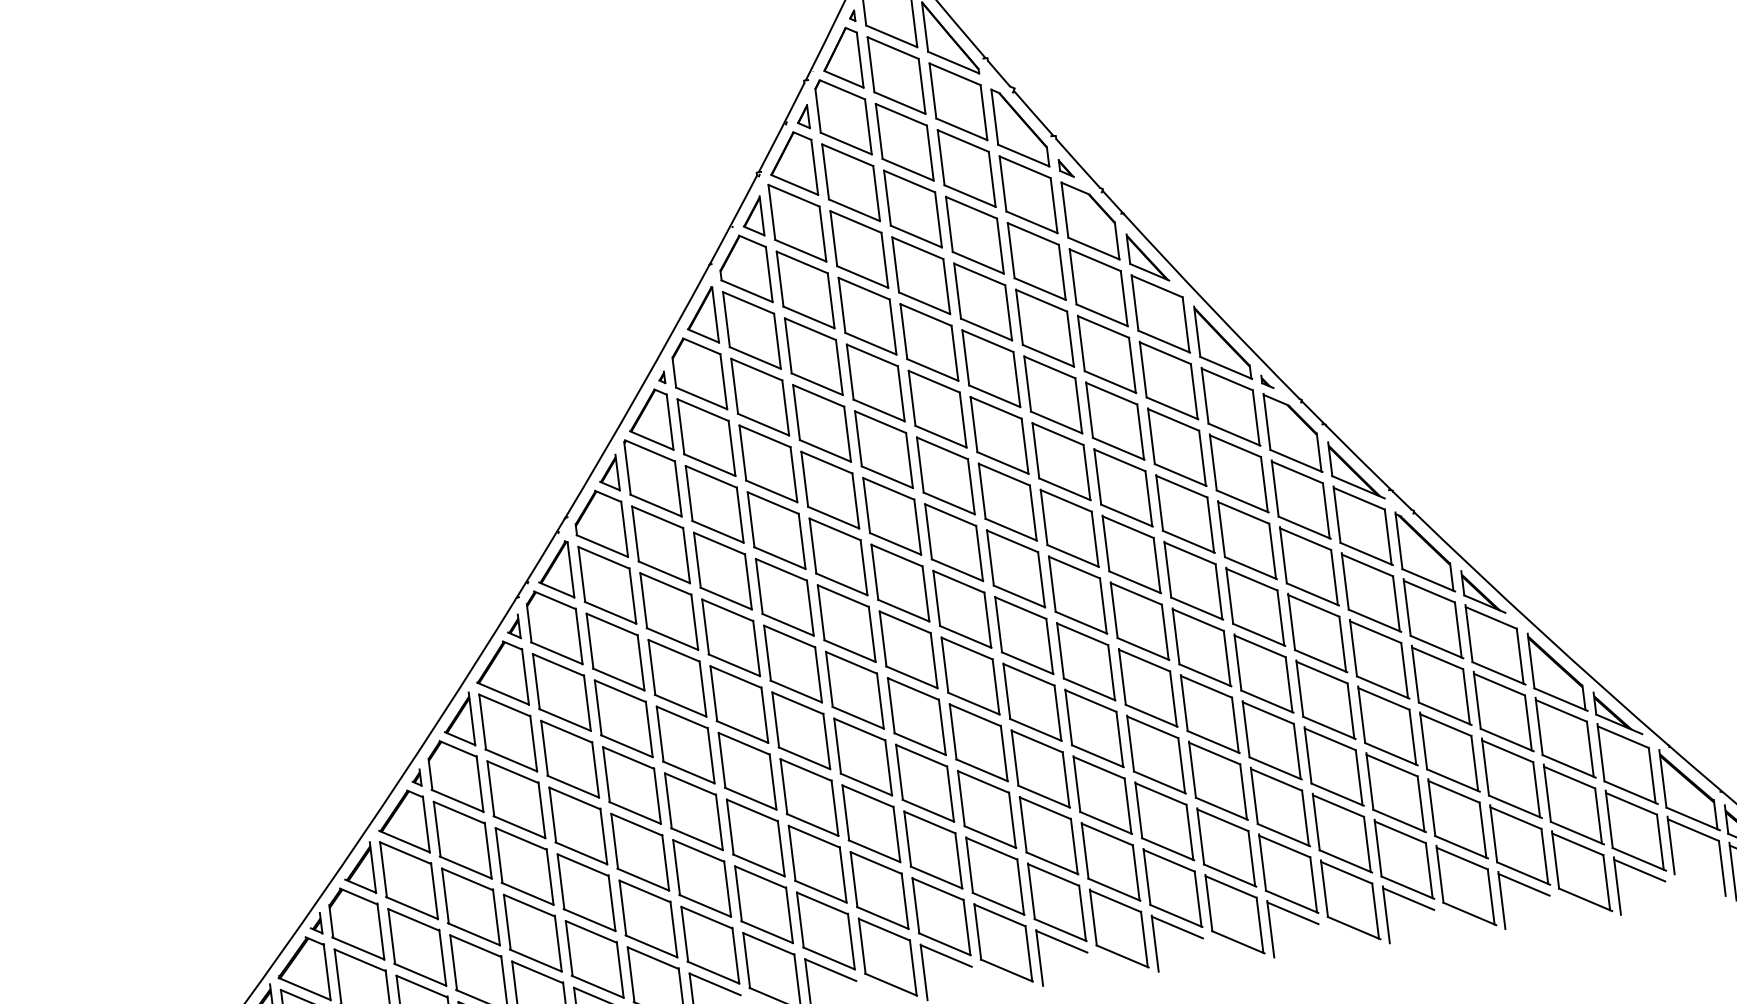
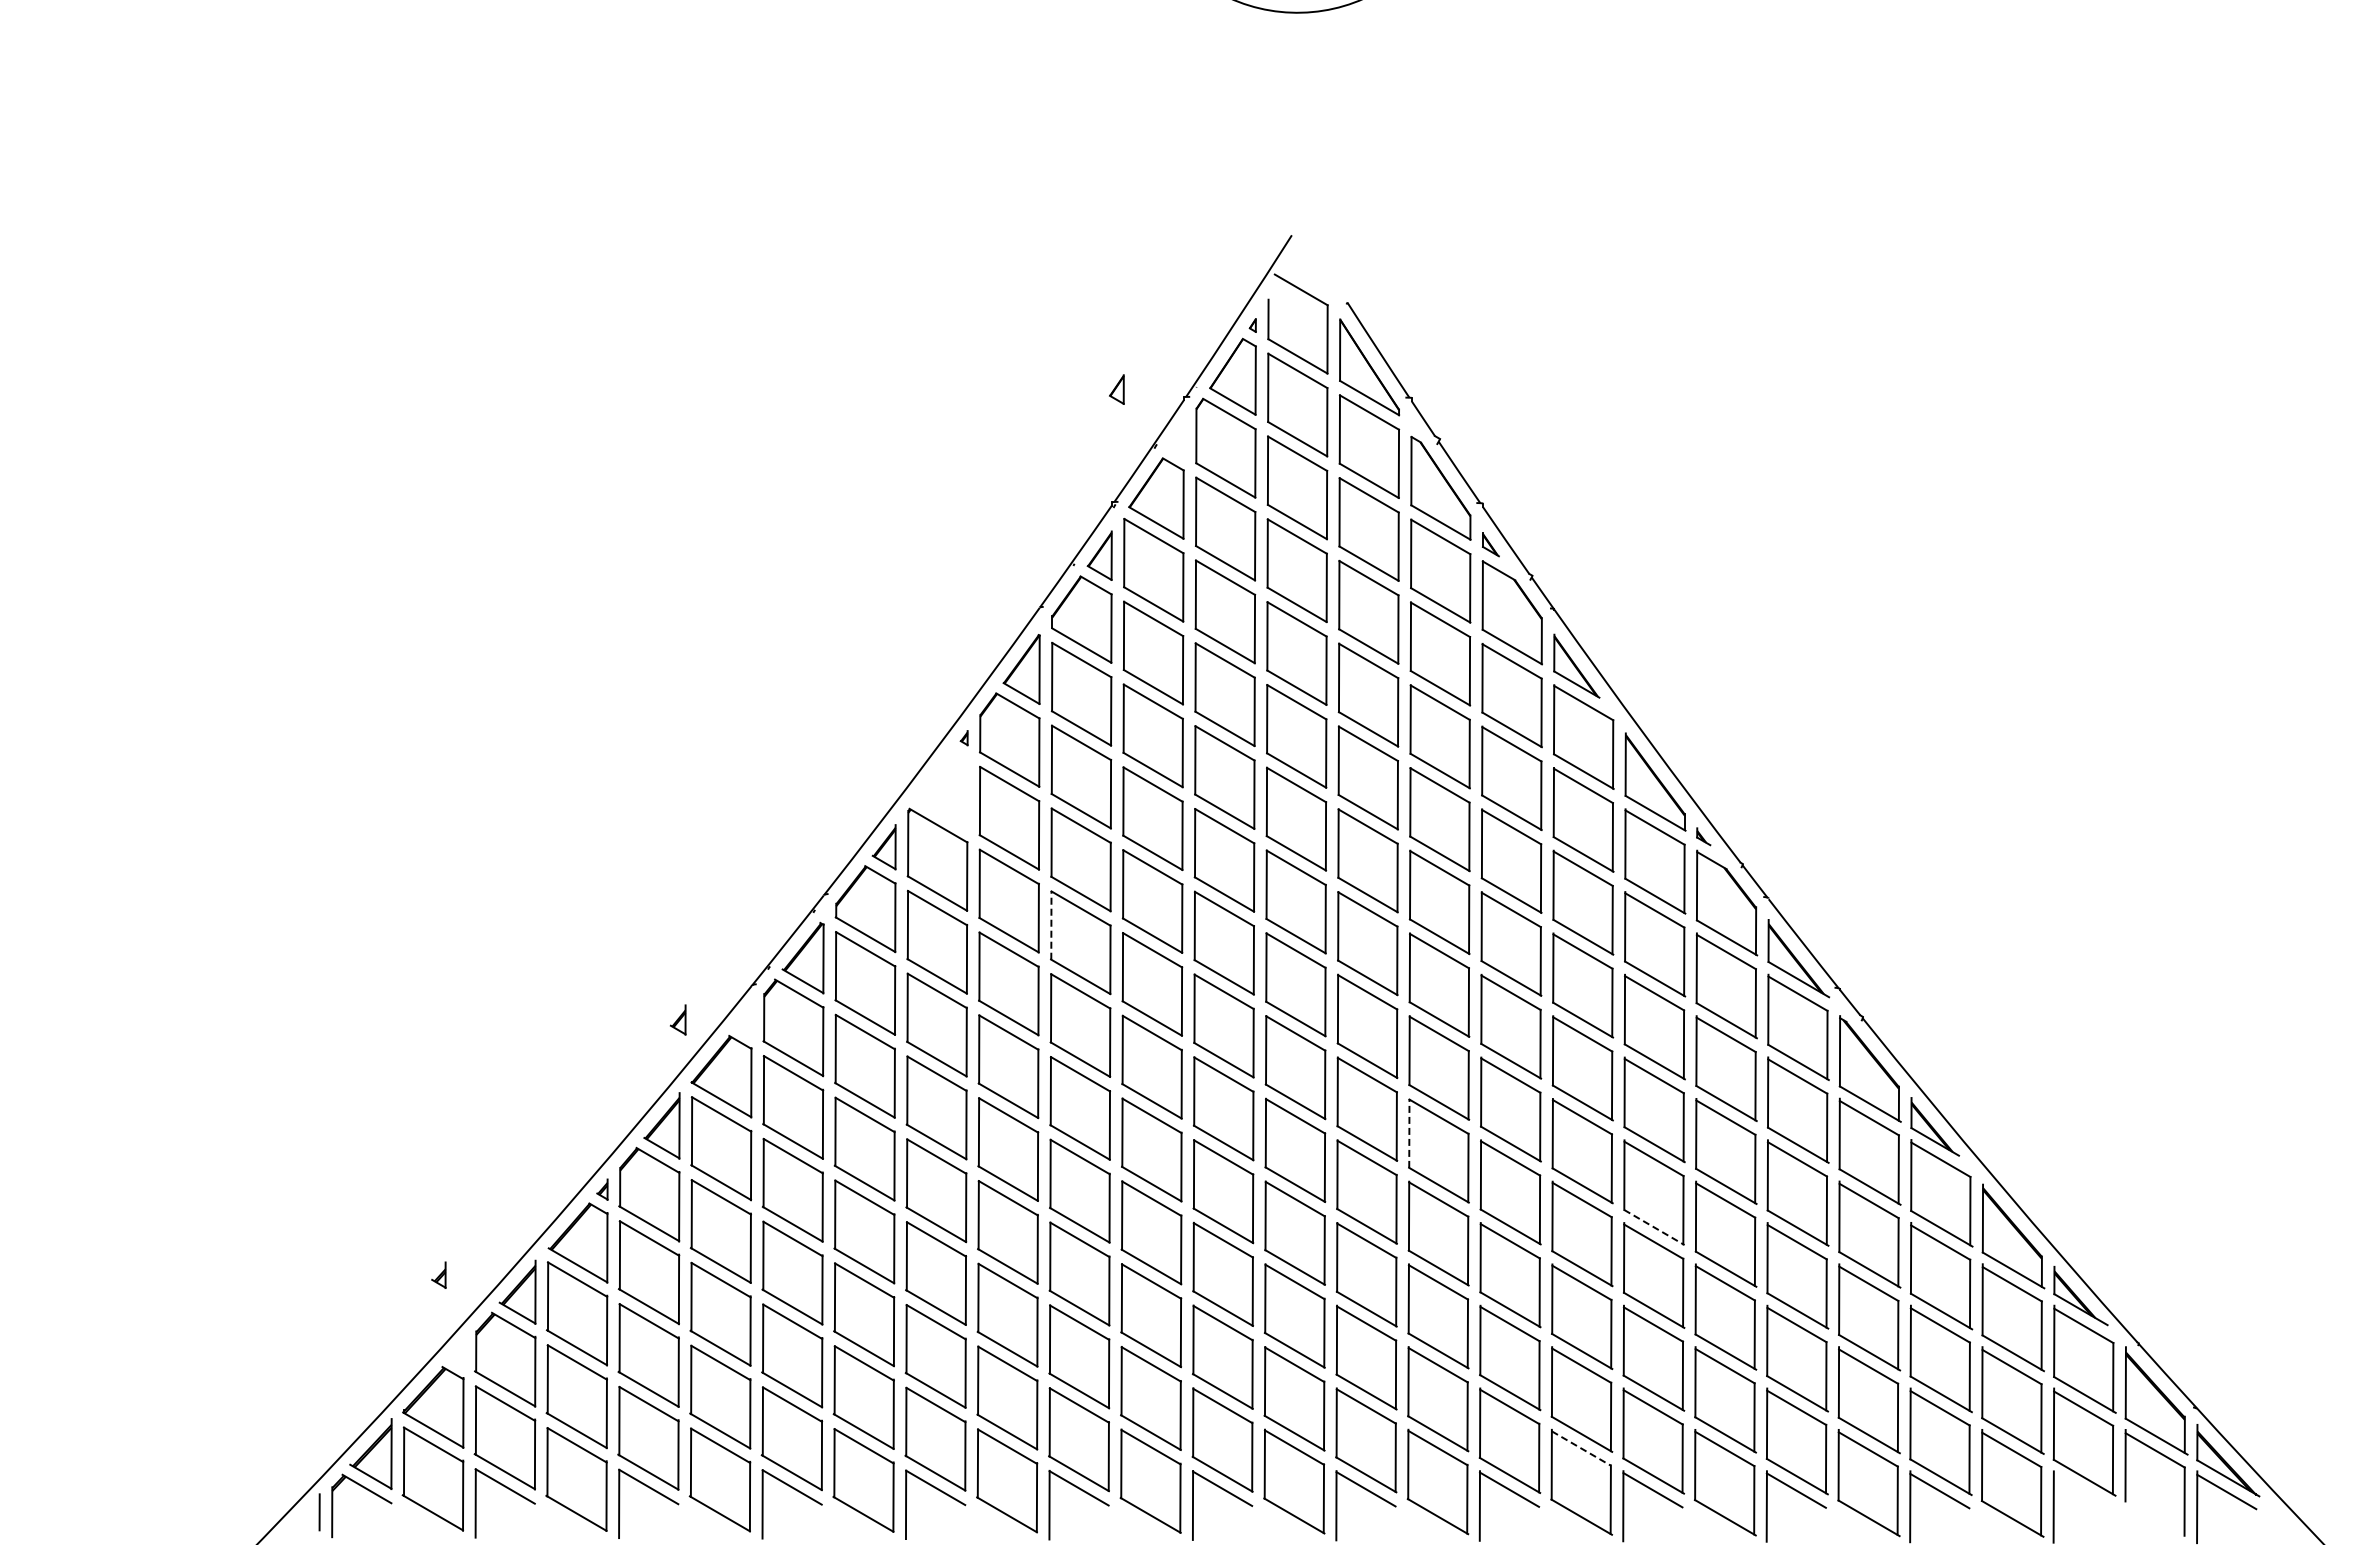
part: (802, 117) -> (1116, 389), moved
part: (649, 421) -> (942, 789), removed
line: (751, 519) -> (1051, 925), solid -> dashed
part: (513, 626) -> (678, 1019), moved
line: (1060, 650) -> (1409, 1132), solid -> dashed
line: (1267, 701) -> (1654, 1227), solid -> dashed
line: (1639, 870) -> (2082, 1491), removed
line: (1231, 887) -> (1581, 1448), solid -> dashed
part: (315, 923) -> (438, 1274), moved

